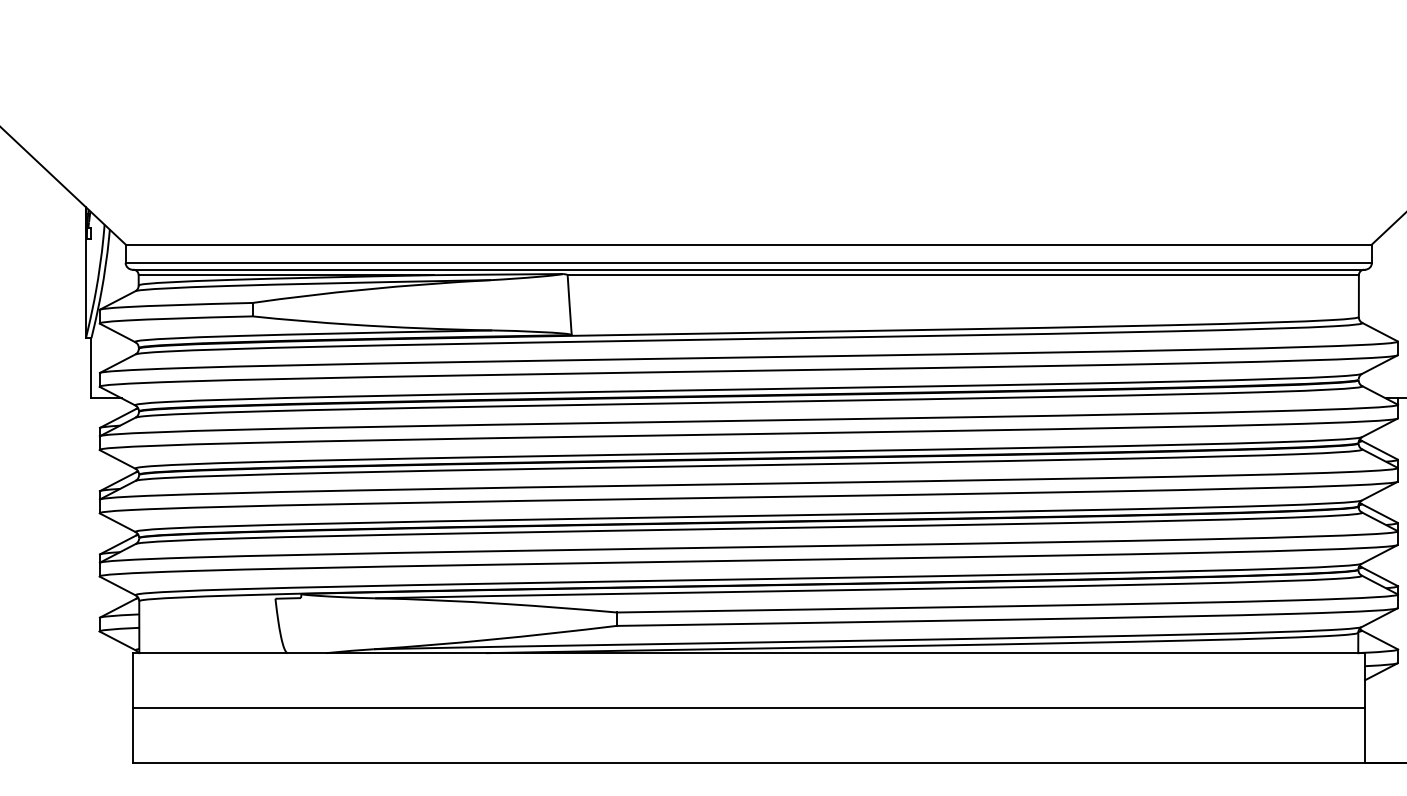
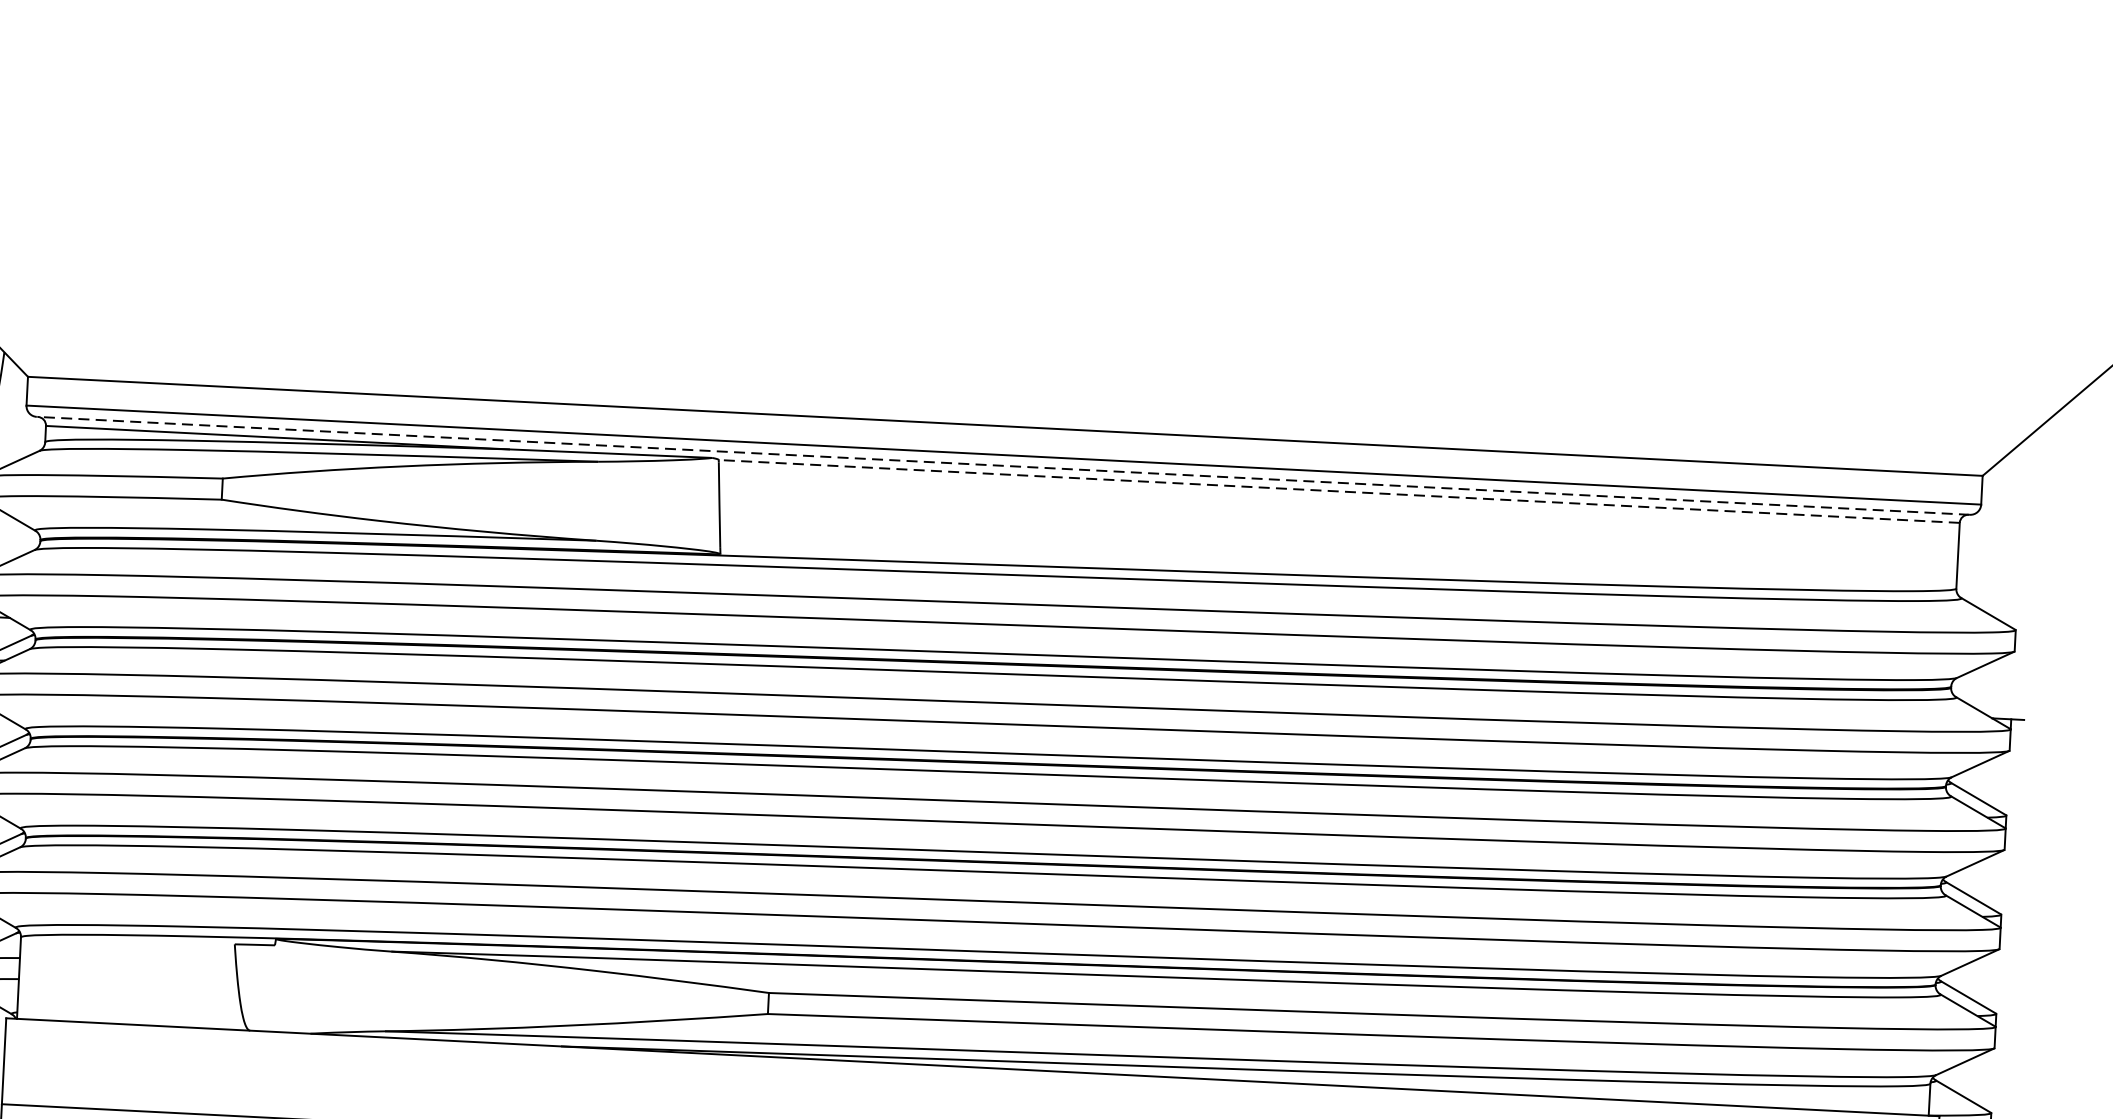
line: (748, 269) -> (1002, 465), solid -> dashed
line: (963, 275) -> (1339, 491), solid -> dashed

